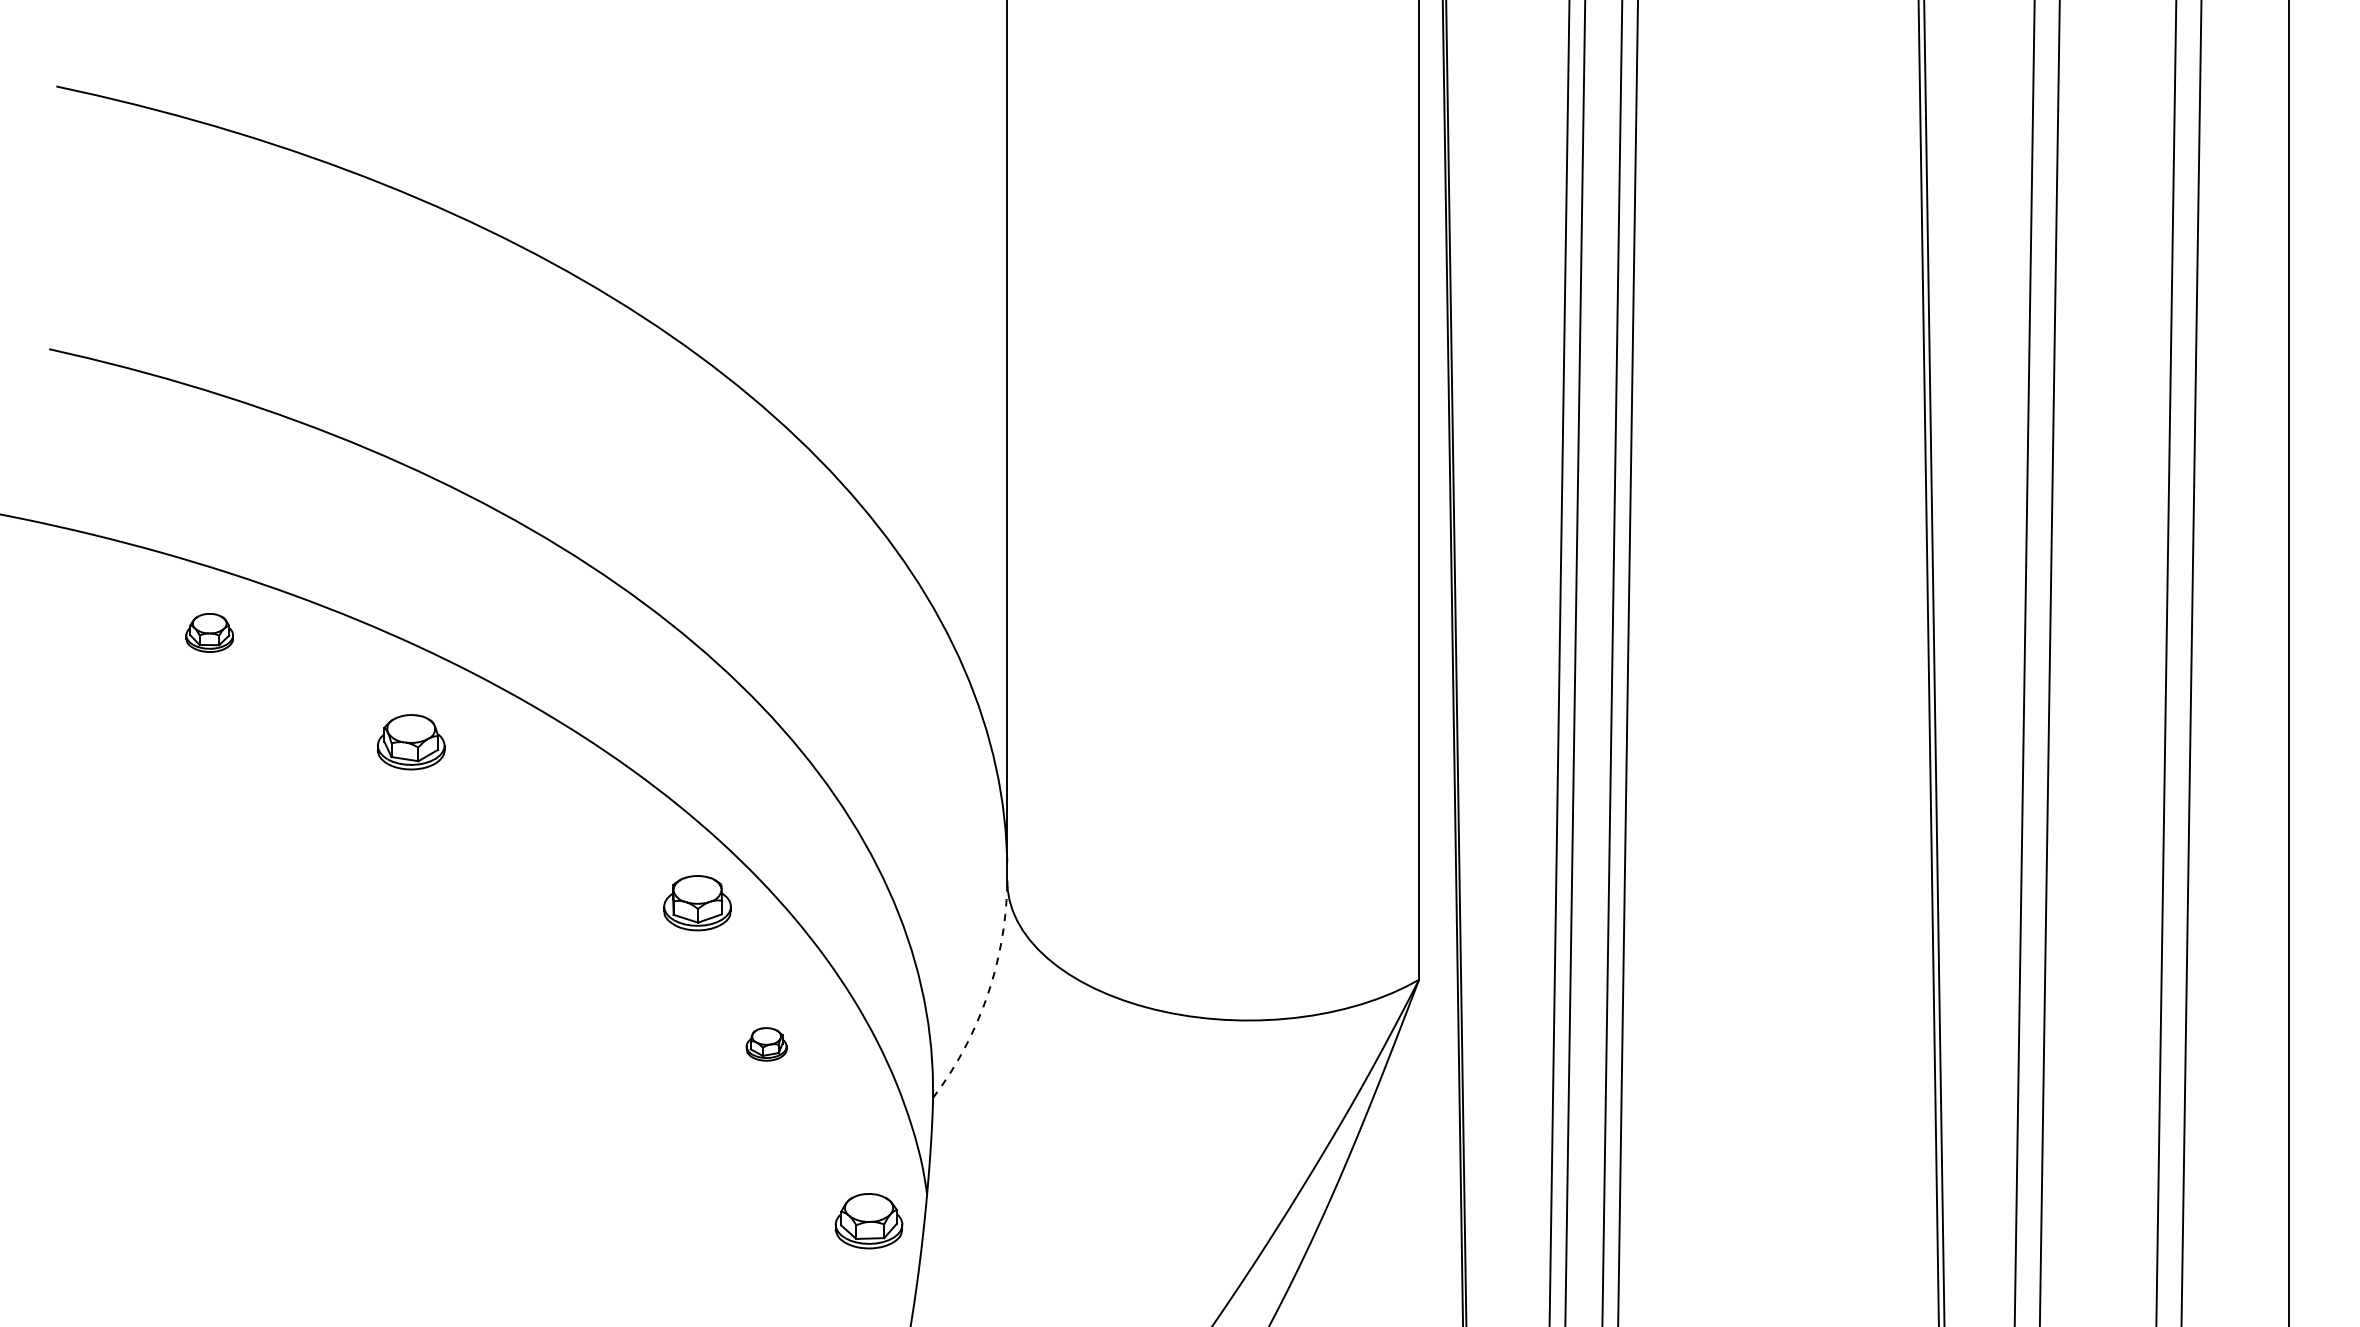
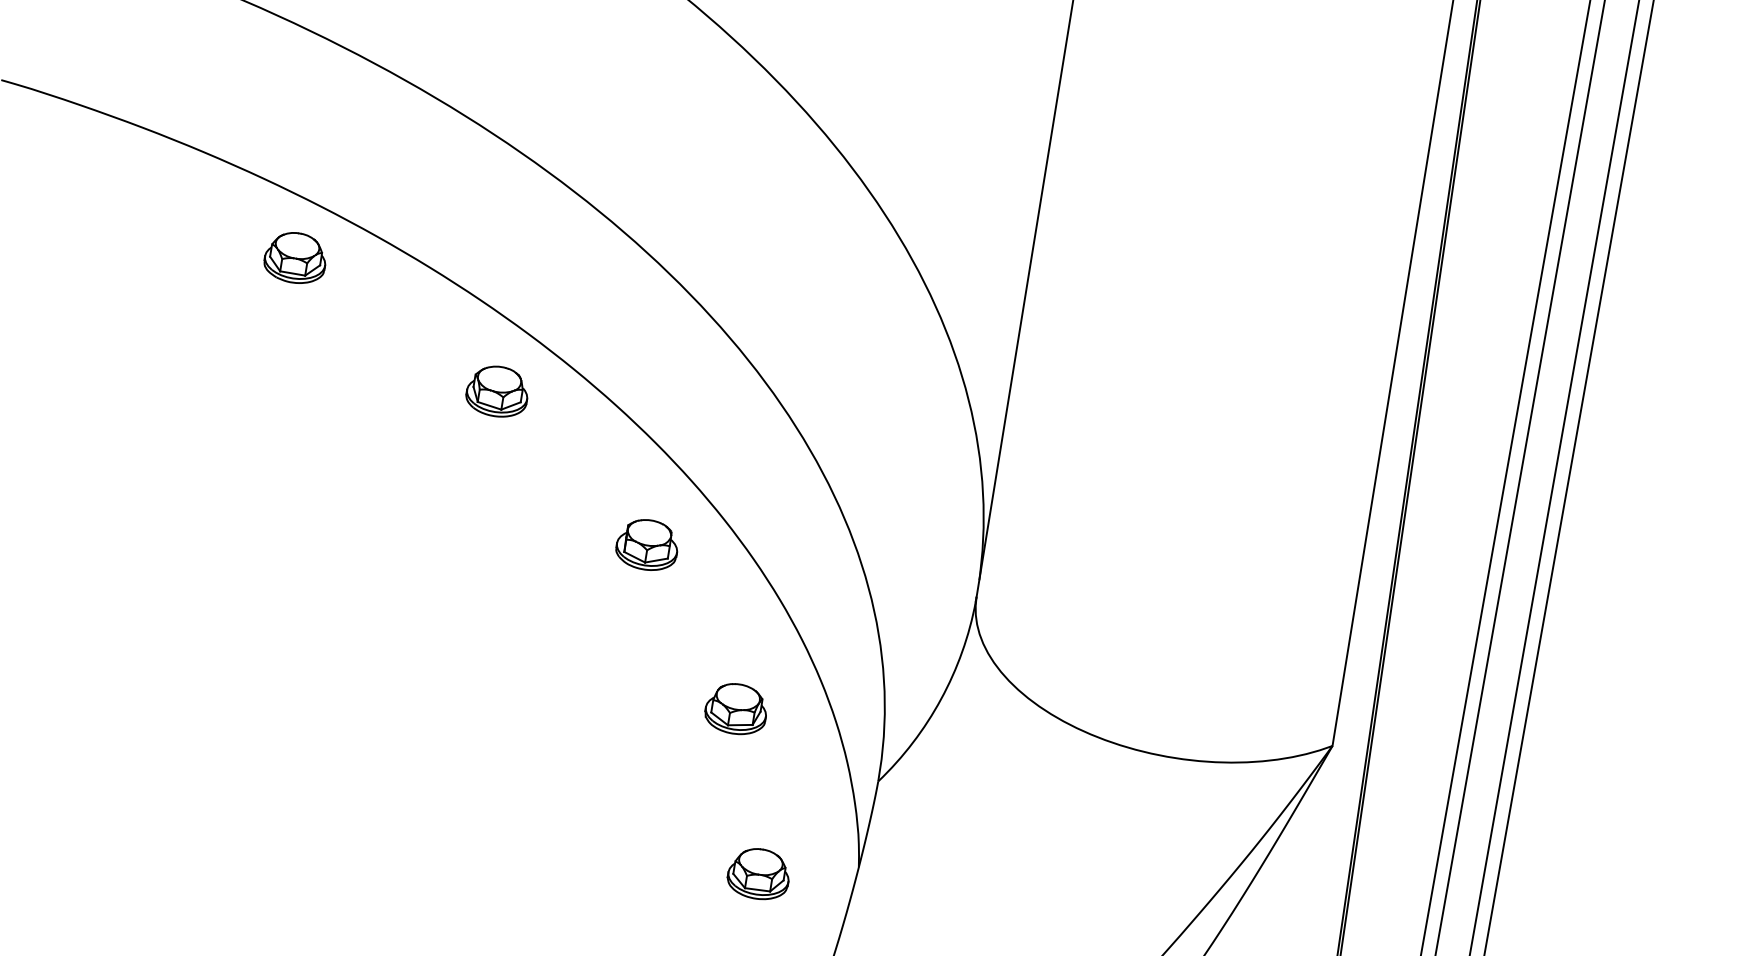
part: (209, 632) -> (295, 257), size x1.43
part: (411, 742) -> (497, 391), moved
part: (697, 903) -> (647, 545), moved
arc: (986, 997) -> (940, 698), dashed -> solid
part: (766, 1044) -> (736, 709), size x1.67
part: (868, 1221) -> (758, 874), moved

